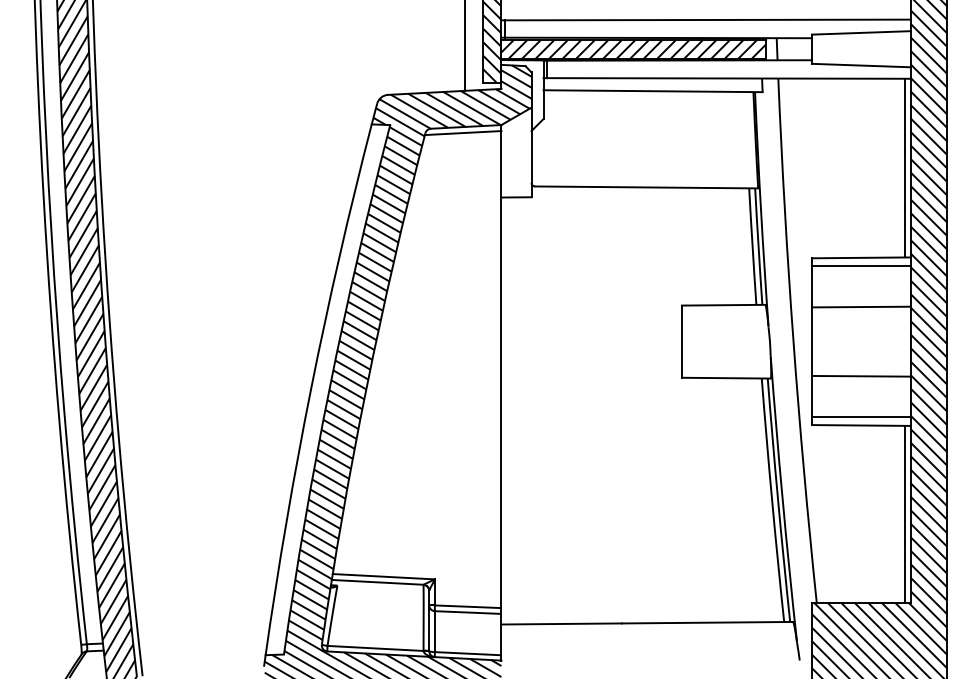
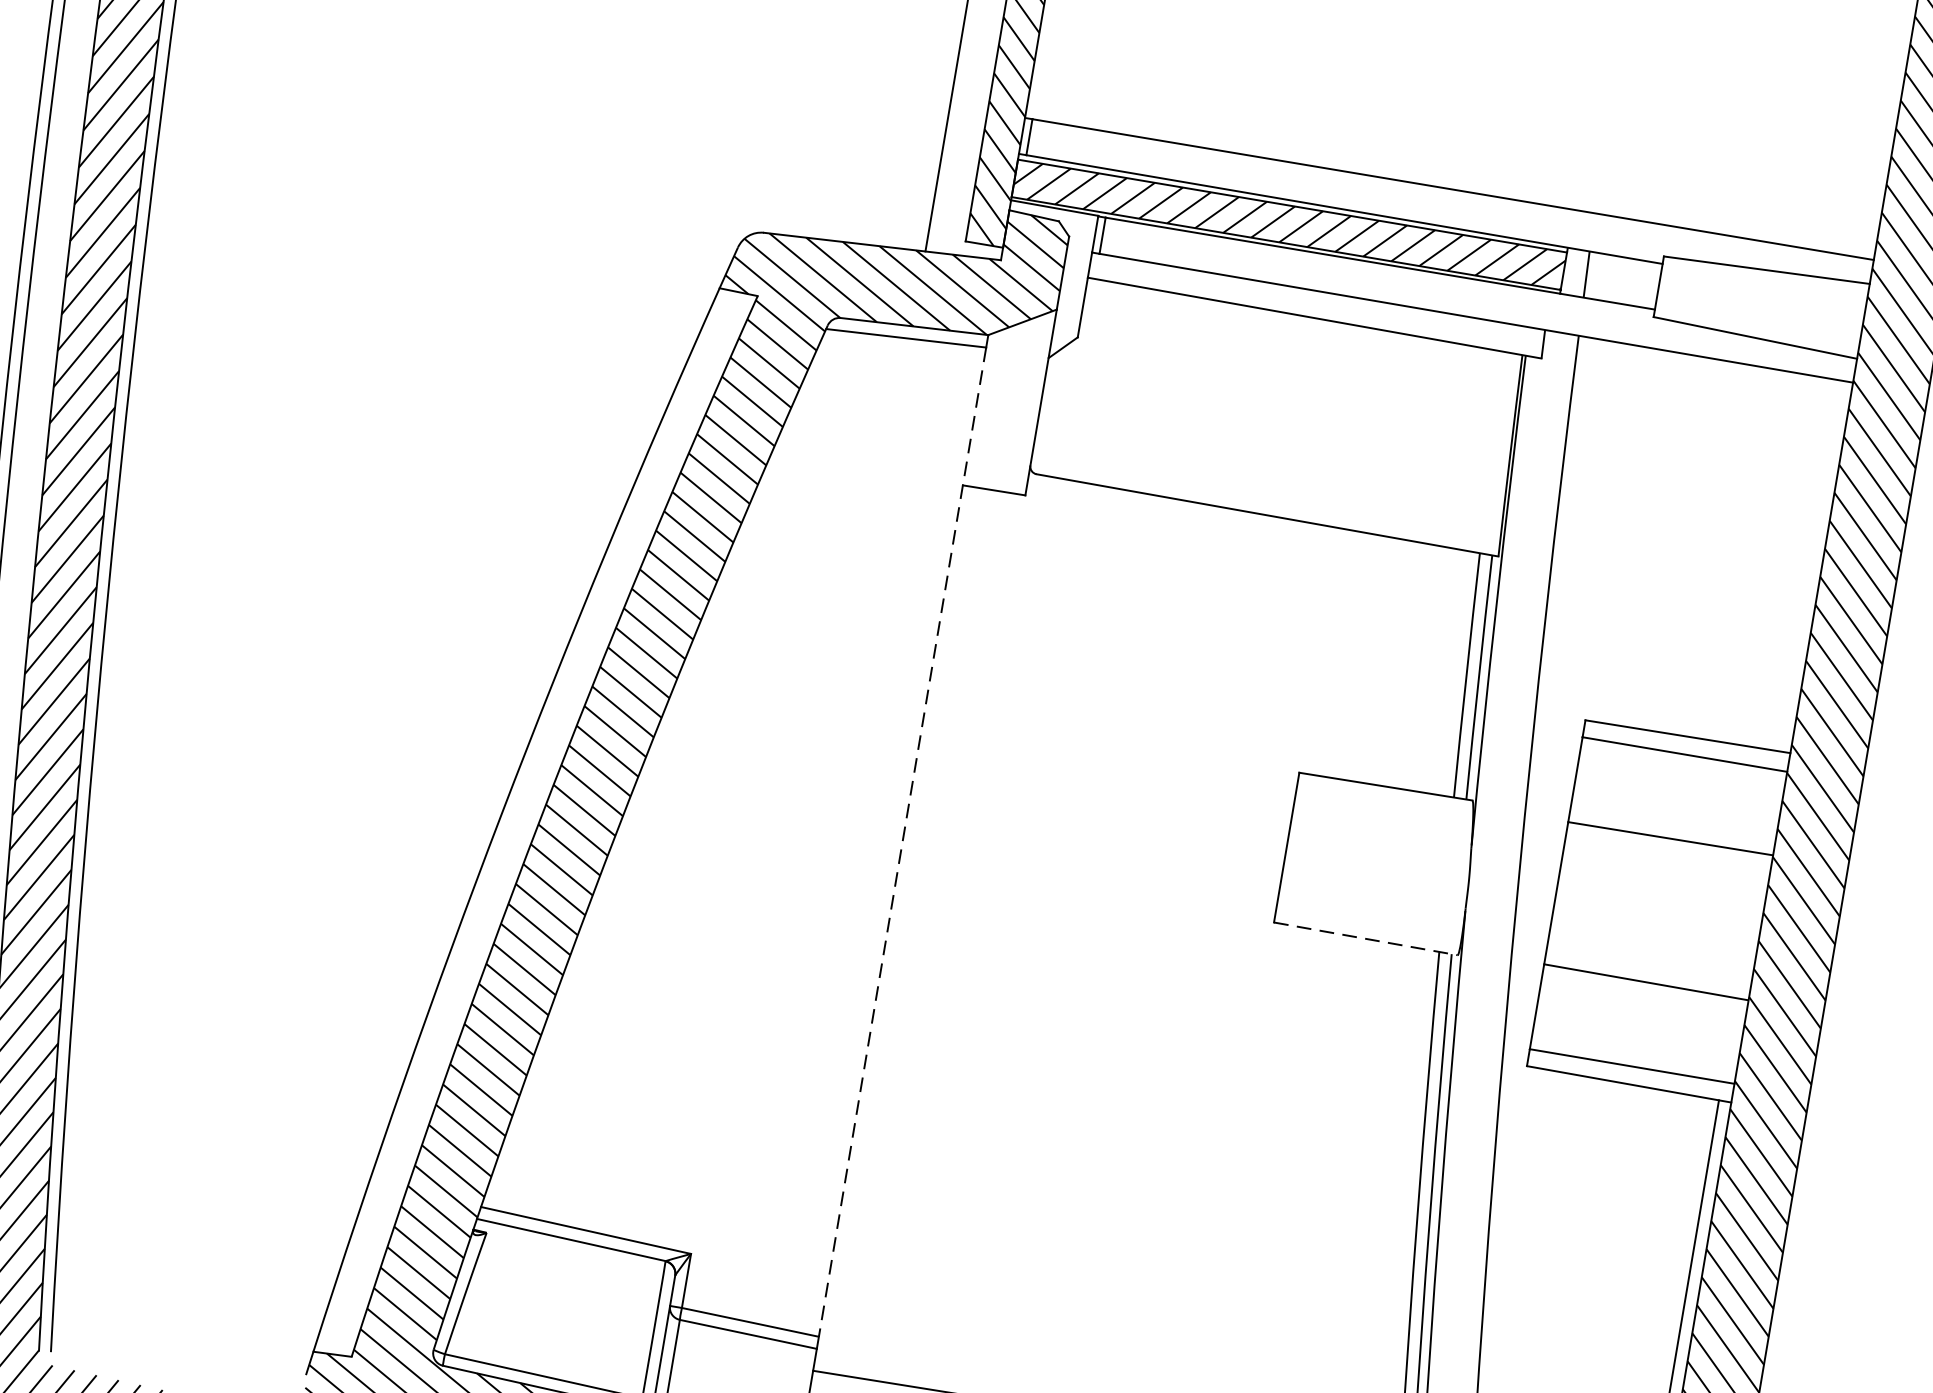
line: (904, 167) -> (1809, 564), removed
line: (501, 369) -> (902, 842), solid -> dashed
line: (726, 378) -> (1366, 939), solid -> dashed

